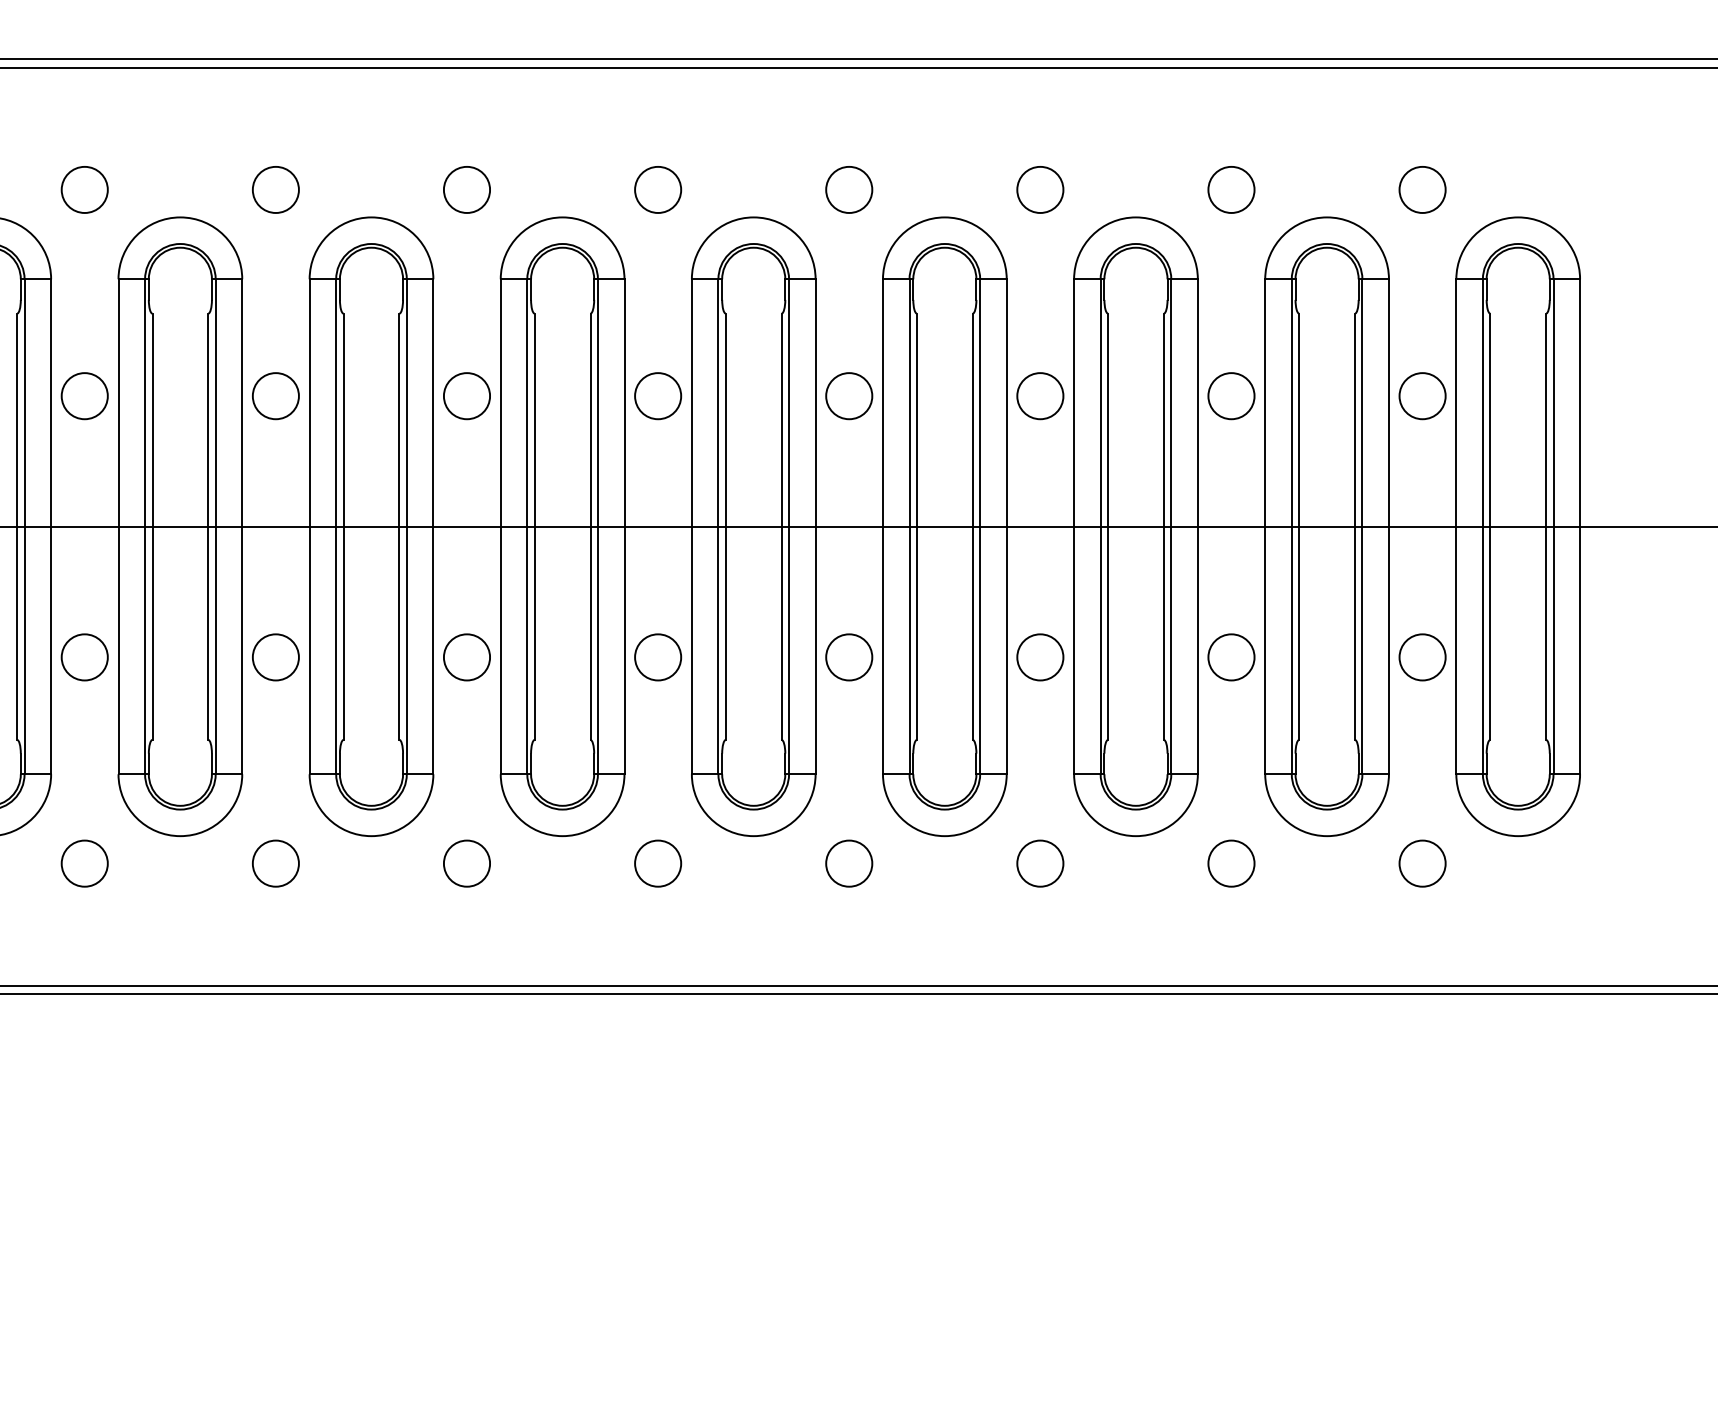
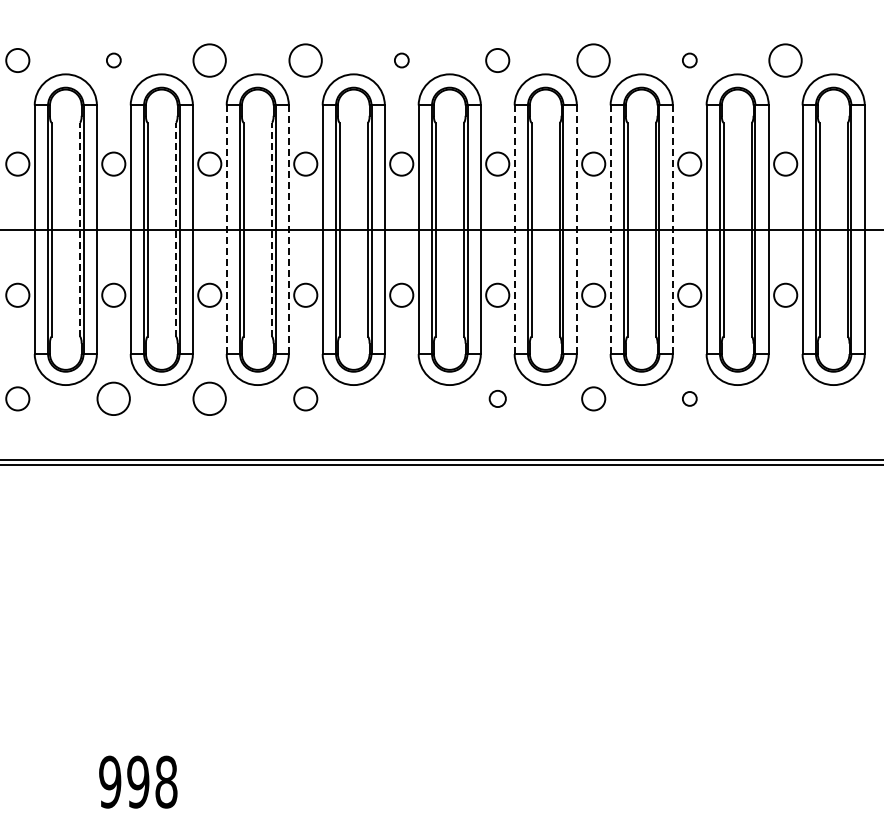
circle: (84, 189) -> (113, 60), size x0.6
circle: (275, 189) -> (209, 60), size x1.4
circle: (466, 189) -> (305, 60), size x1.4
circle: (657, 189) -> (401, 60), size x0.6
circle: (1039, 189) -> (593, 60), size x1.4
circle: (1231, 189) -> (689, 60), size x0.6
circle: (1422, 189) -> (785, 60), size x1.4
line: (16, 526) -> (79, 229), solid -> dashed
line: (207, 526) -> (175, 229), solid -> dashed
line: (398, 526) -> (271, 229), solid -> dashed
line: (432, 526) -> (288, 229), solid -> dashed
line: (1006, 526) -> (576, 229), solid -> dashed
line: (1197, 526) -> (672, 229), solid -> dashed
line: (309, 528) -> (226, 230), solid -> dashed
line: (882, 528) -> (514, 230), solid -> dashed
line: (1073, 528) -> (610, 230), solid -> dashed
circle: (84, 862) -> (113, 398), size x1.4
circle: (275, 862) -> (209, 398), size x1.4
circle: (657, 862) -> (401, 398), removed
circle: (848, 862) -> (497, 398), size x0.7
circle: (1231, 862) -> (689, 398), size x0.6
circle: (1422, 862) -> (785, 398), removed

